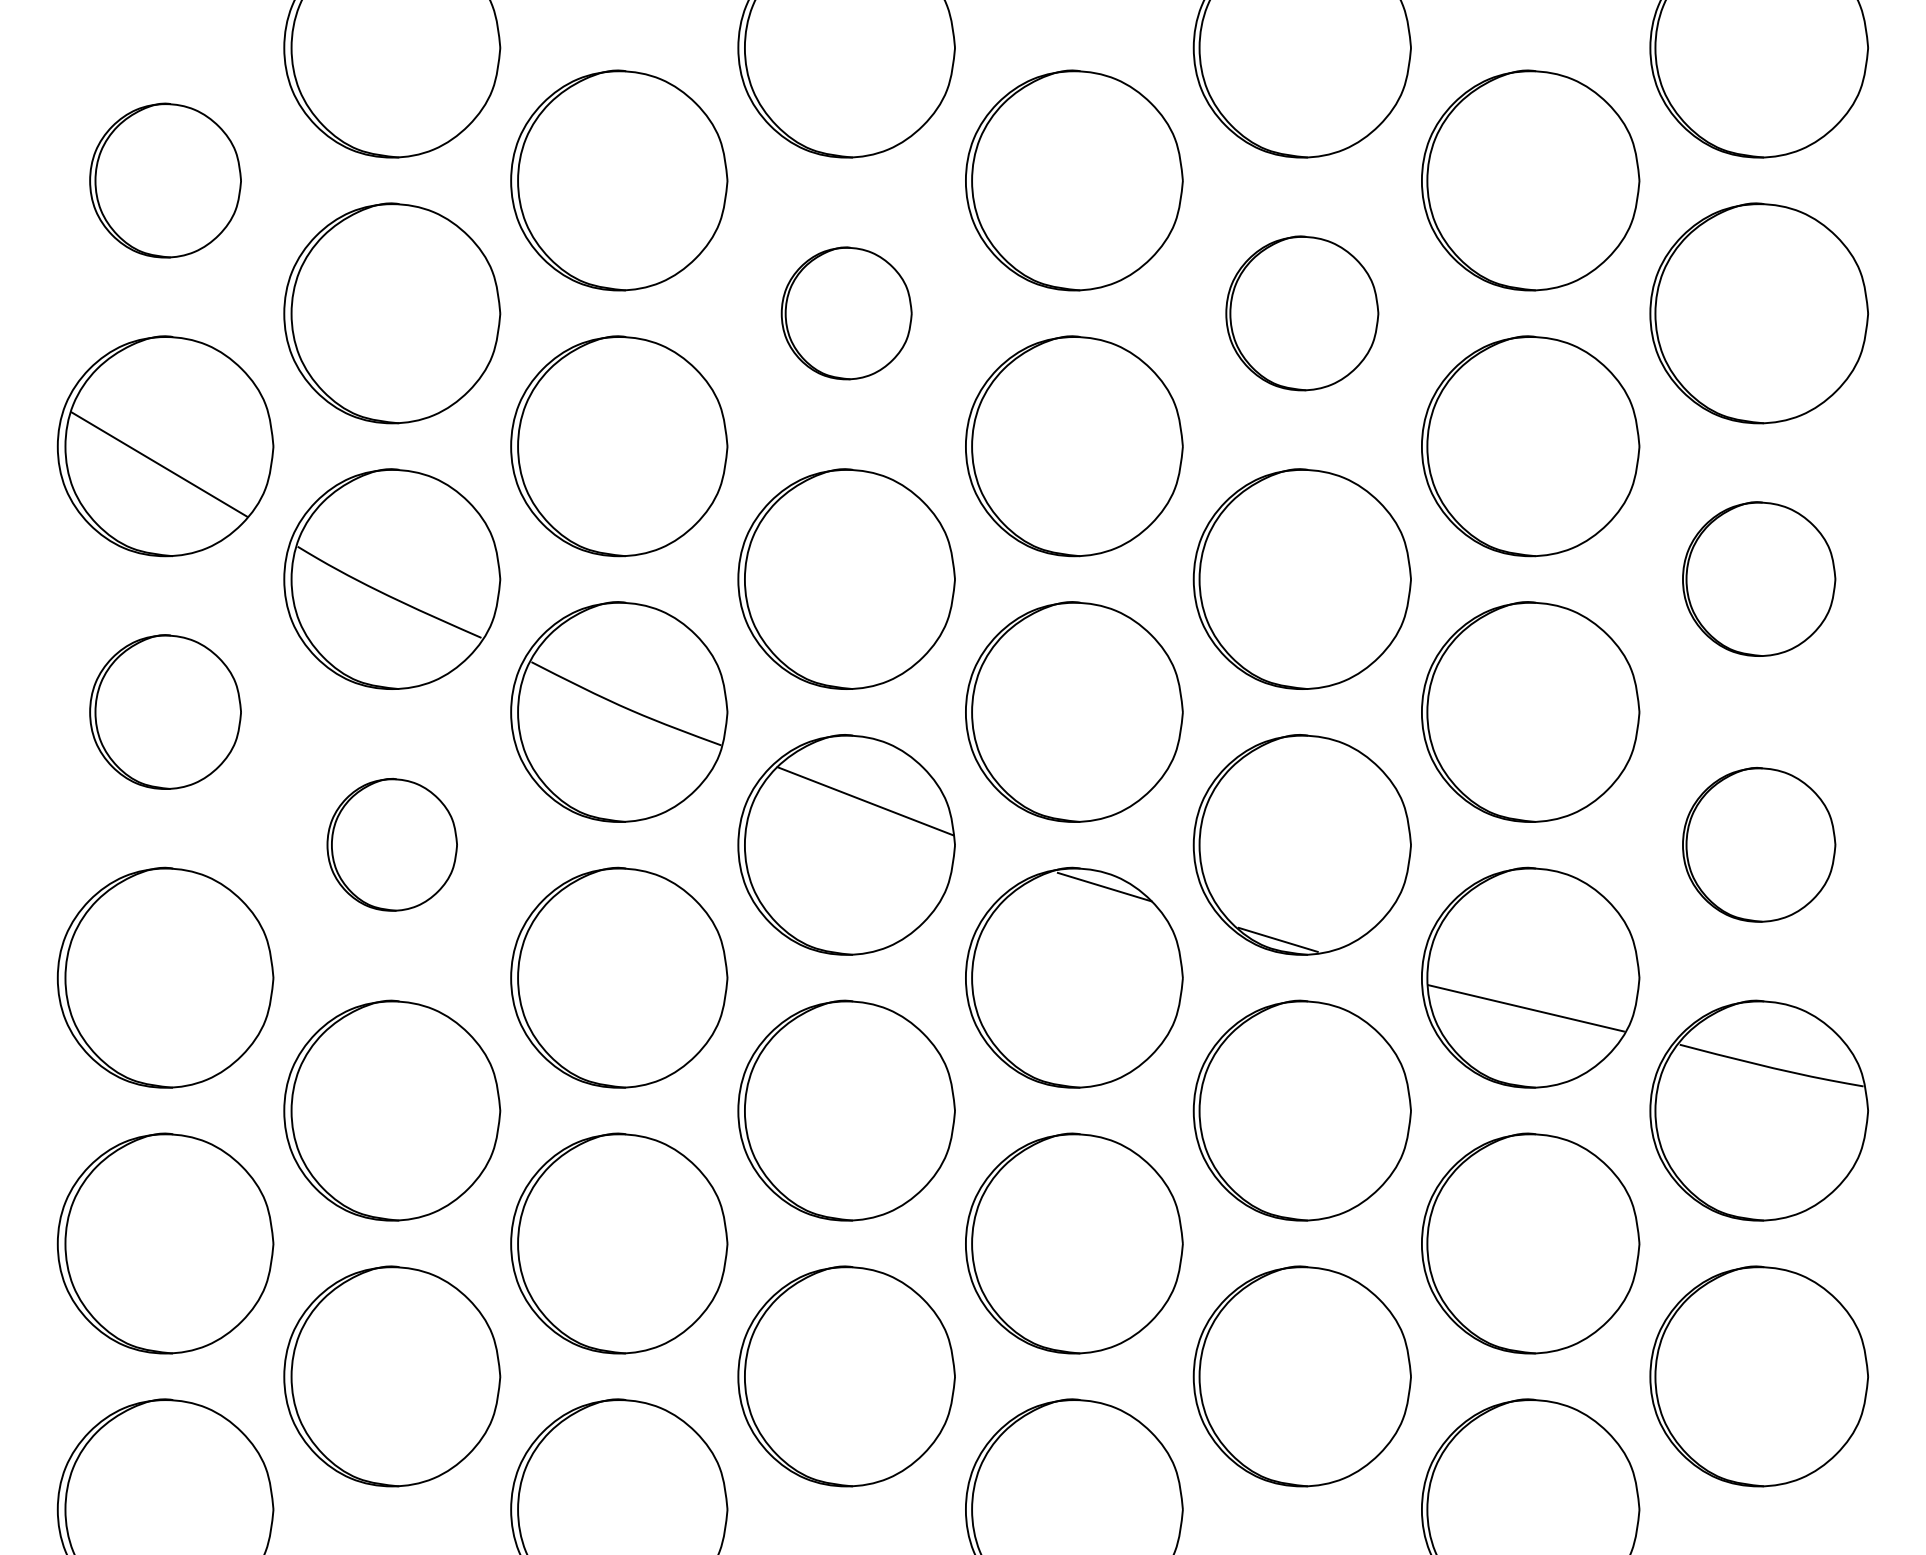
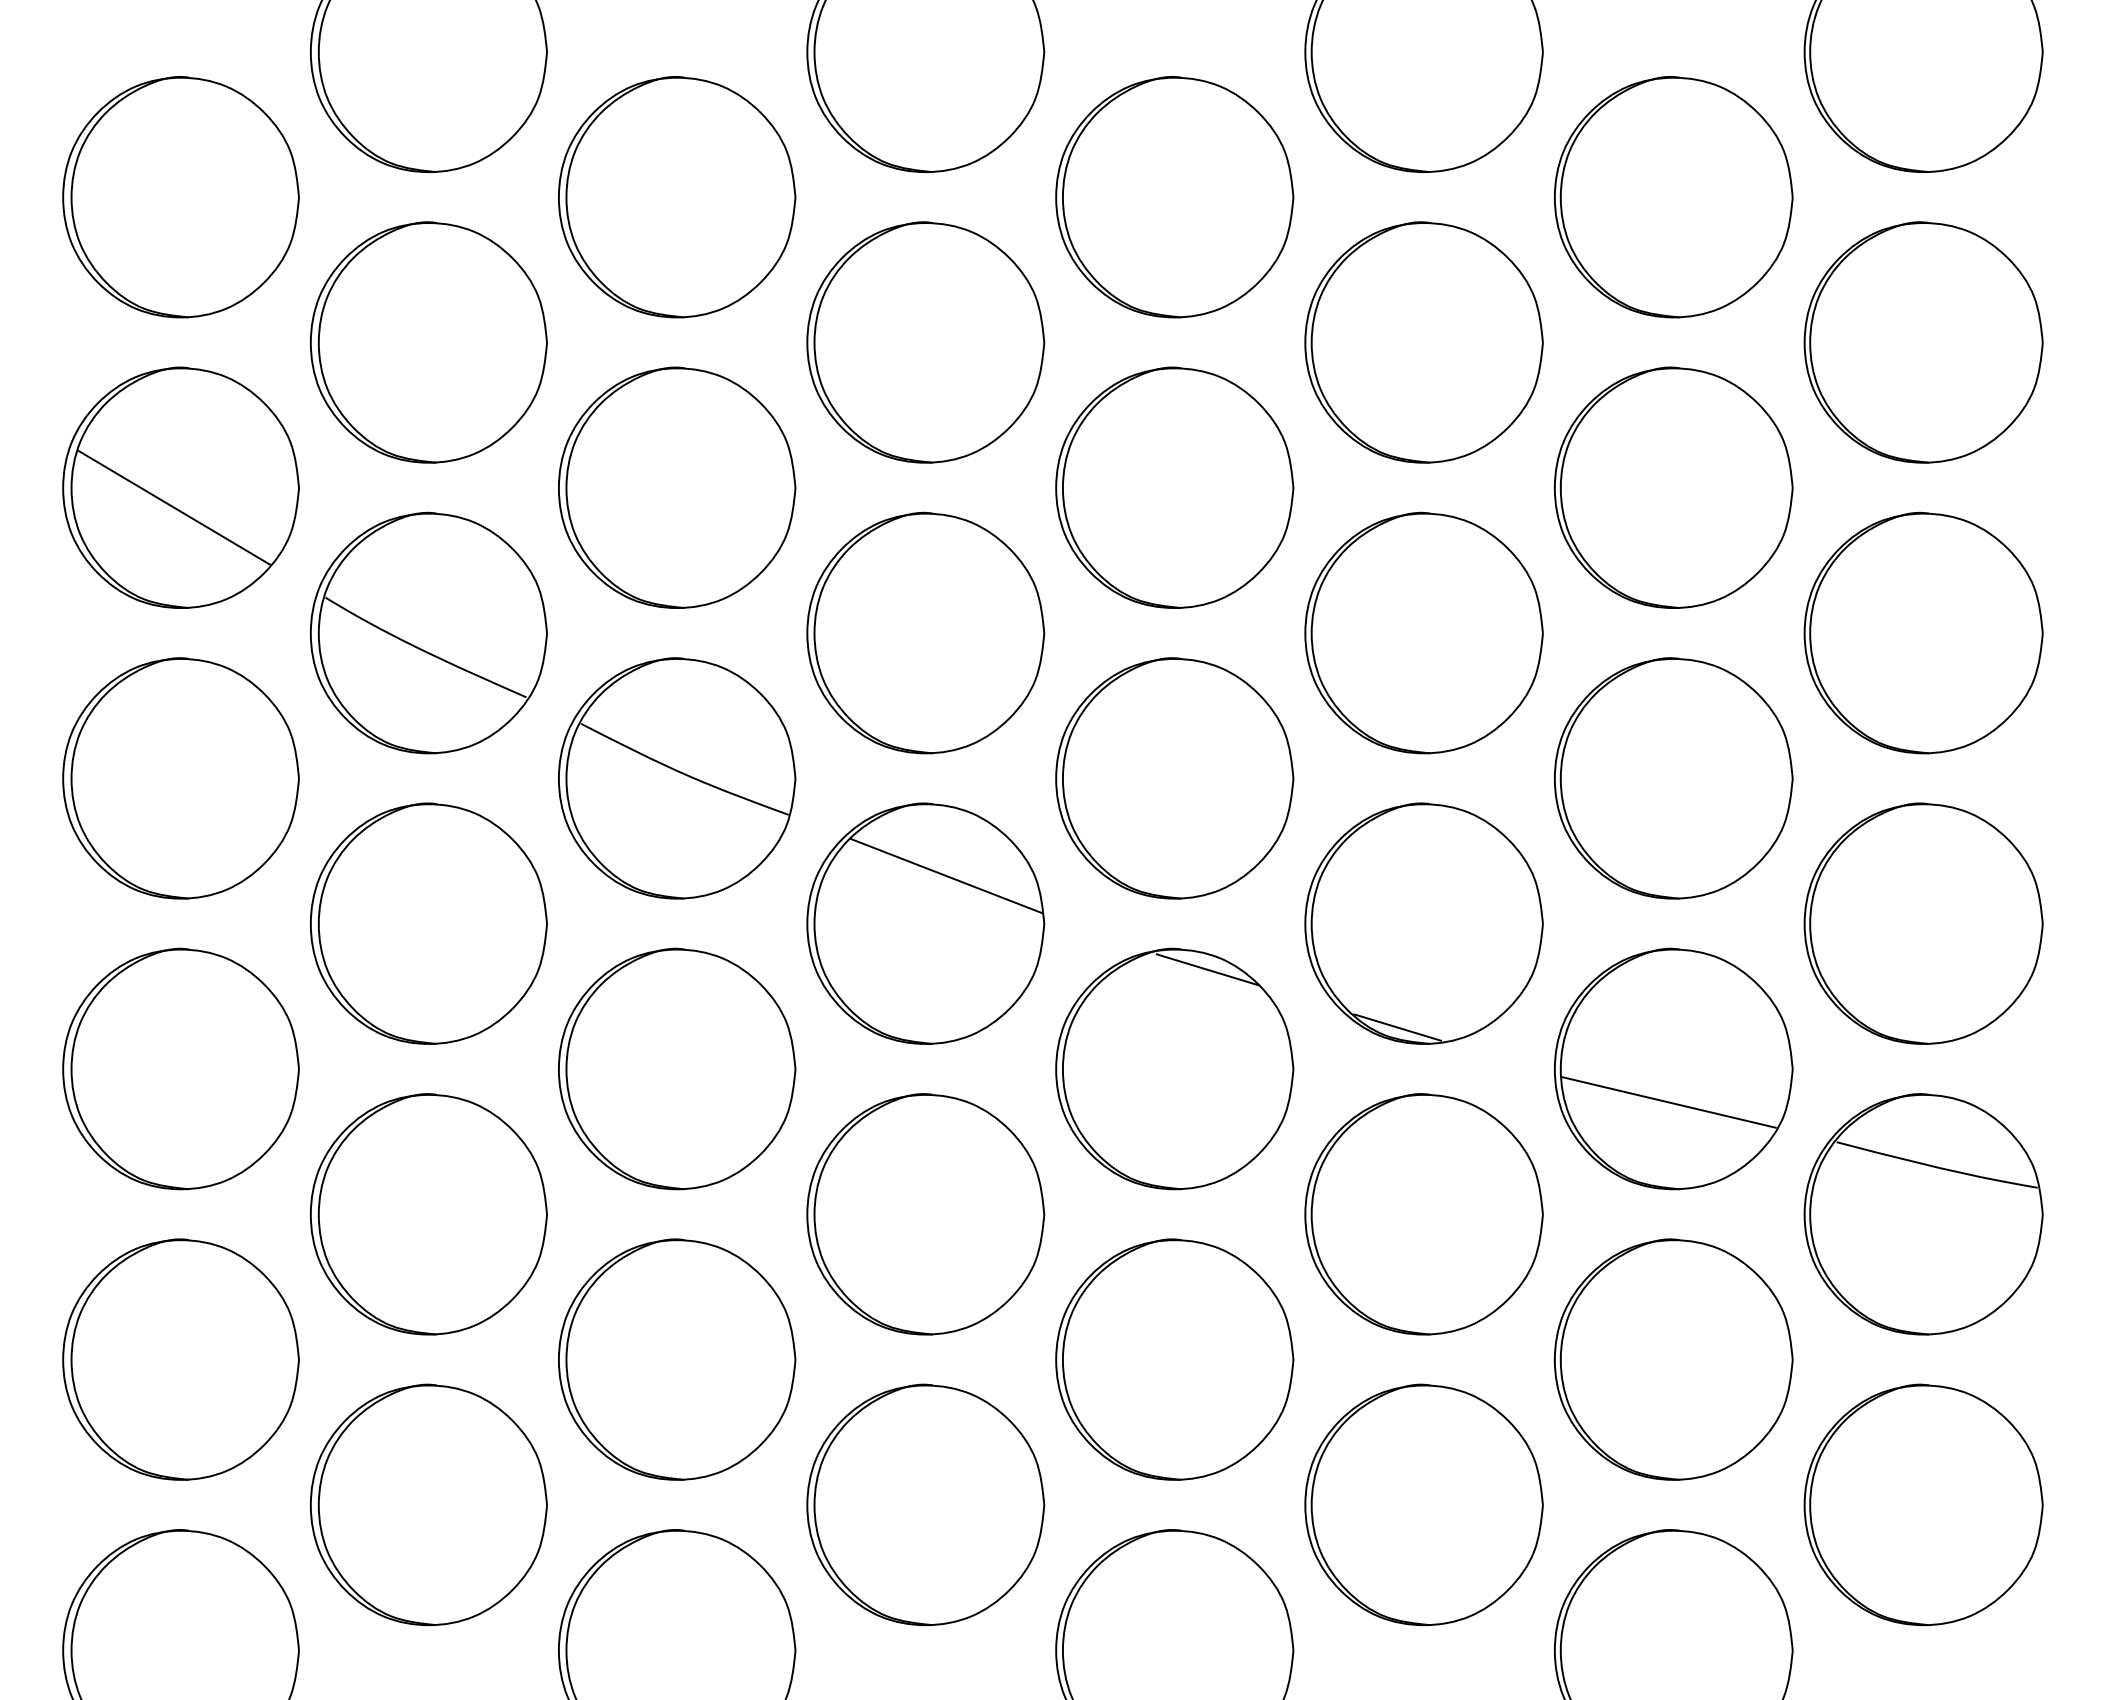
part: (165, 180) -> (180, 197), size x1.43
part: (846, 313) -> (925, 342), size x1.67
part: (1301, 313) -> (1423, 342), size x1.43
part: (1759, 578) -> (1923, 632), size x1.43
part: (165, 712) -> (180, 778), size x1.43
part: (391, 844) -> (428, 923), size x1.67
part: (1759, 844) -> (1923, 923), size x1.43

